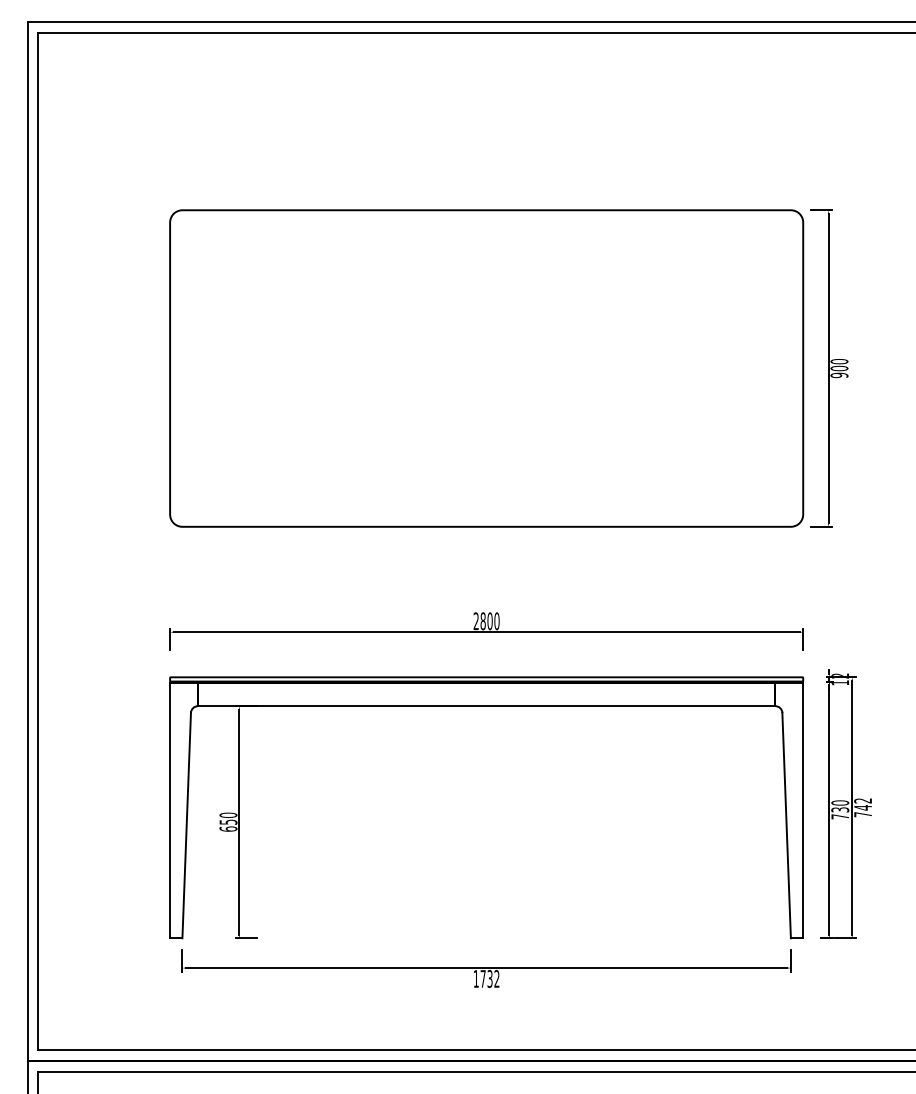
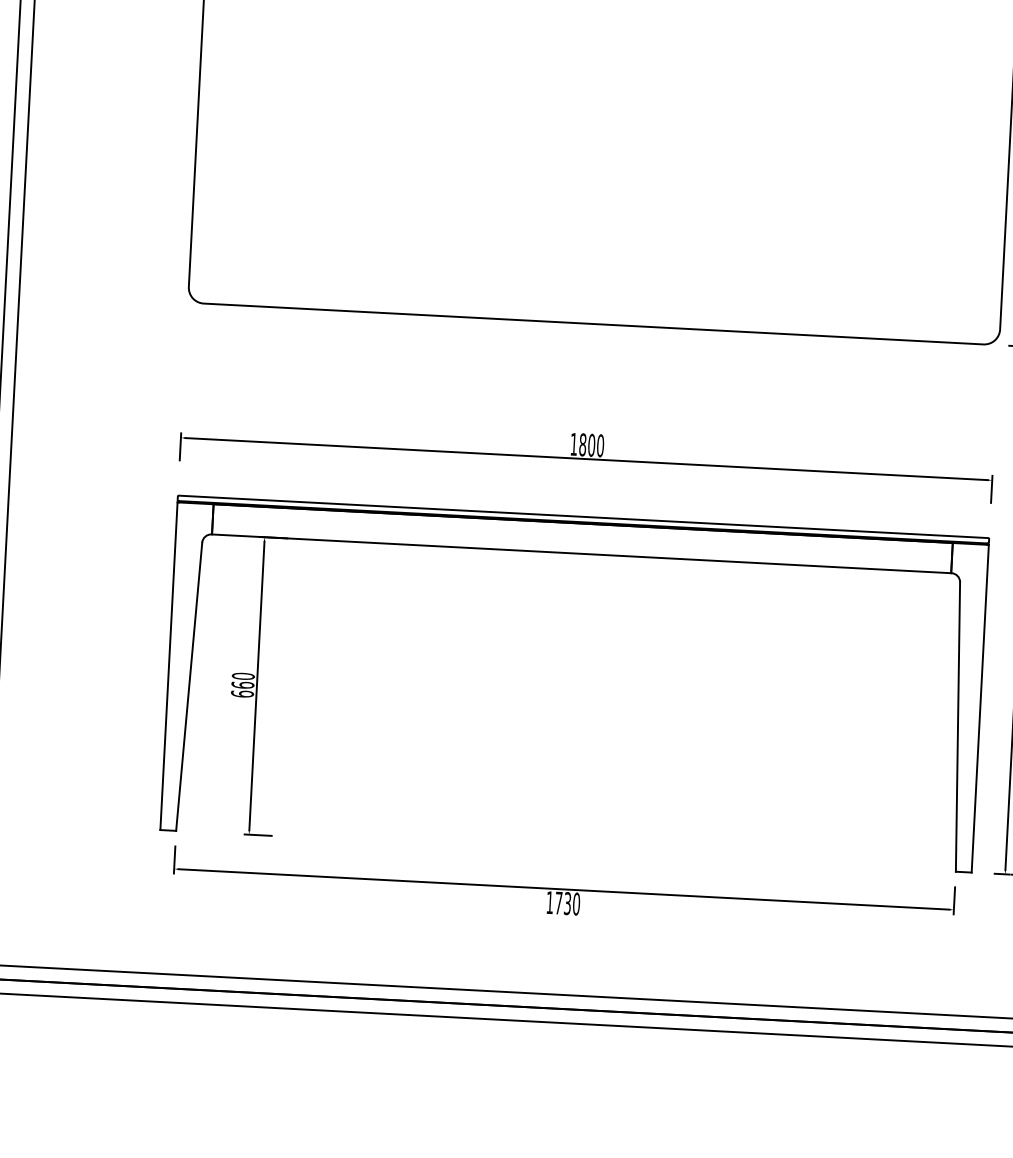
text: (475, 620) -> (573, 443), 2800 -> 1800
text: (228, 821) -> (243, 684), 650 -> 660
text: (496, 978) -> (575, 903), 1732 -> 1730

